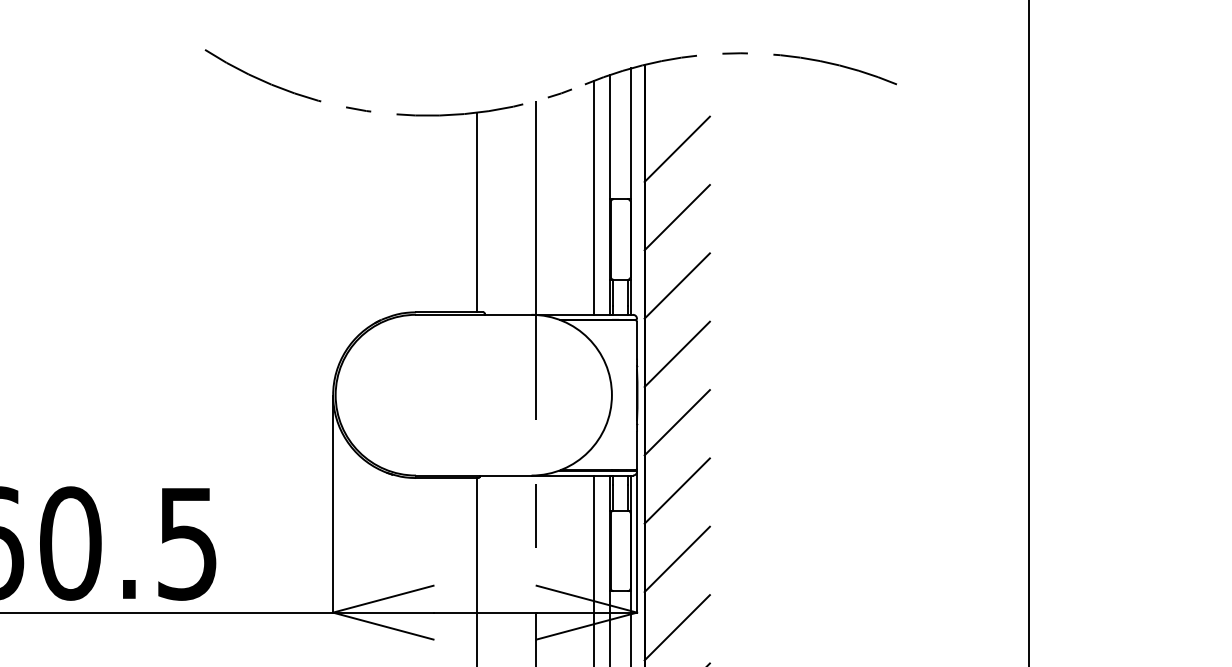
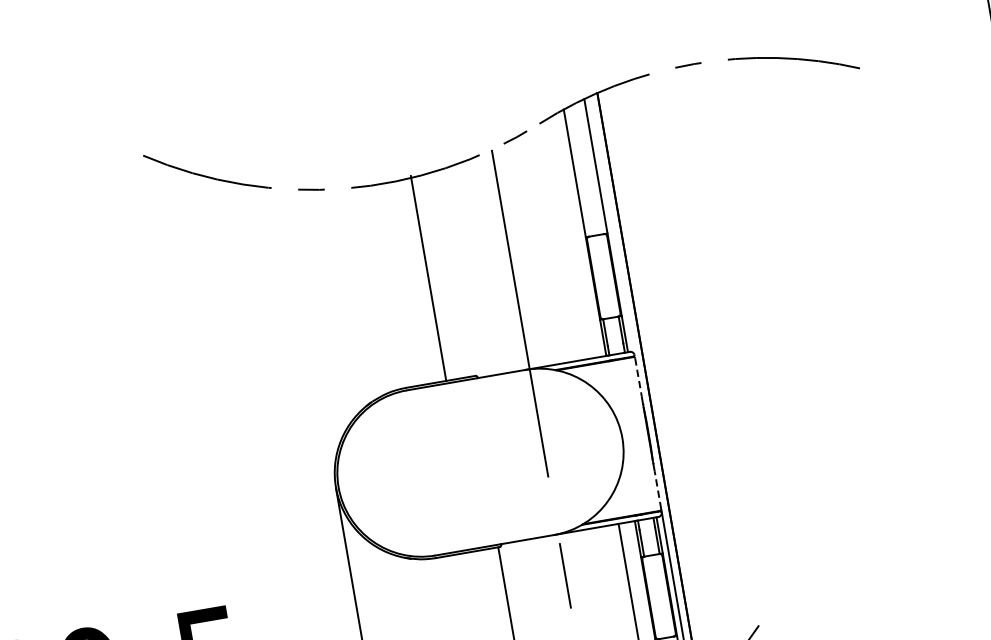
line: (676, 148) -> (644, 173), removed
line: (594, 197) -> (569, 238), removed
line: (476, 212) -> (428, 278), moved
line: (676, 217) -> (657, 244), removed
line: (676, 285) -> (669, 314), removed
line: (637, 340) -> (638, 377), solid -> dashed
line: (676, 354) -> (681, 384), removed
line: (676, 422) -> (693, 454), removed
line: (637, 449) -> (658, 489), solid -> dashed
line: (676, 490) -> (705, 524), removed
line: (676, 559) -> (717, 595), removed

